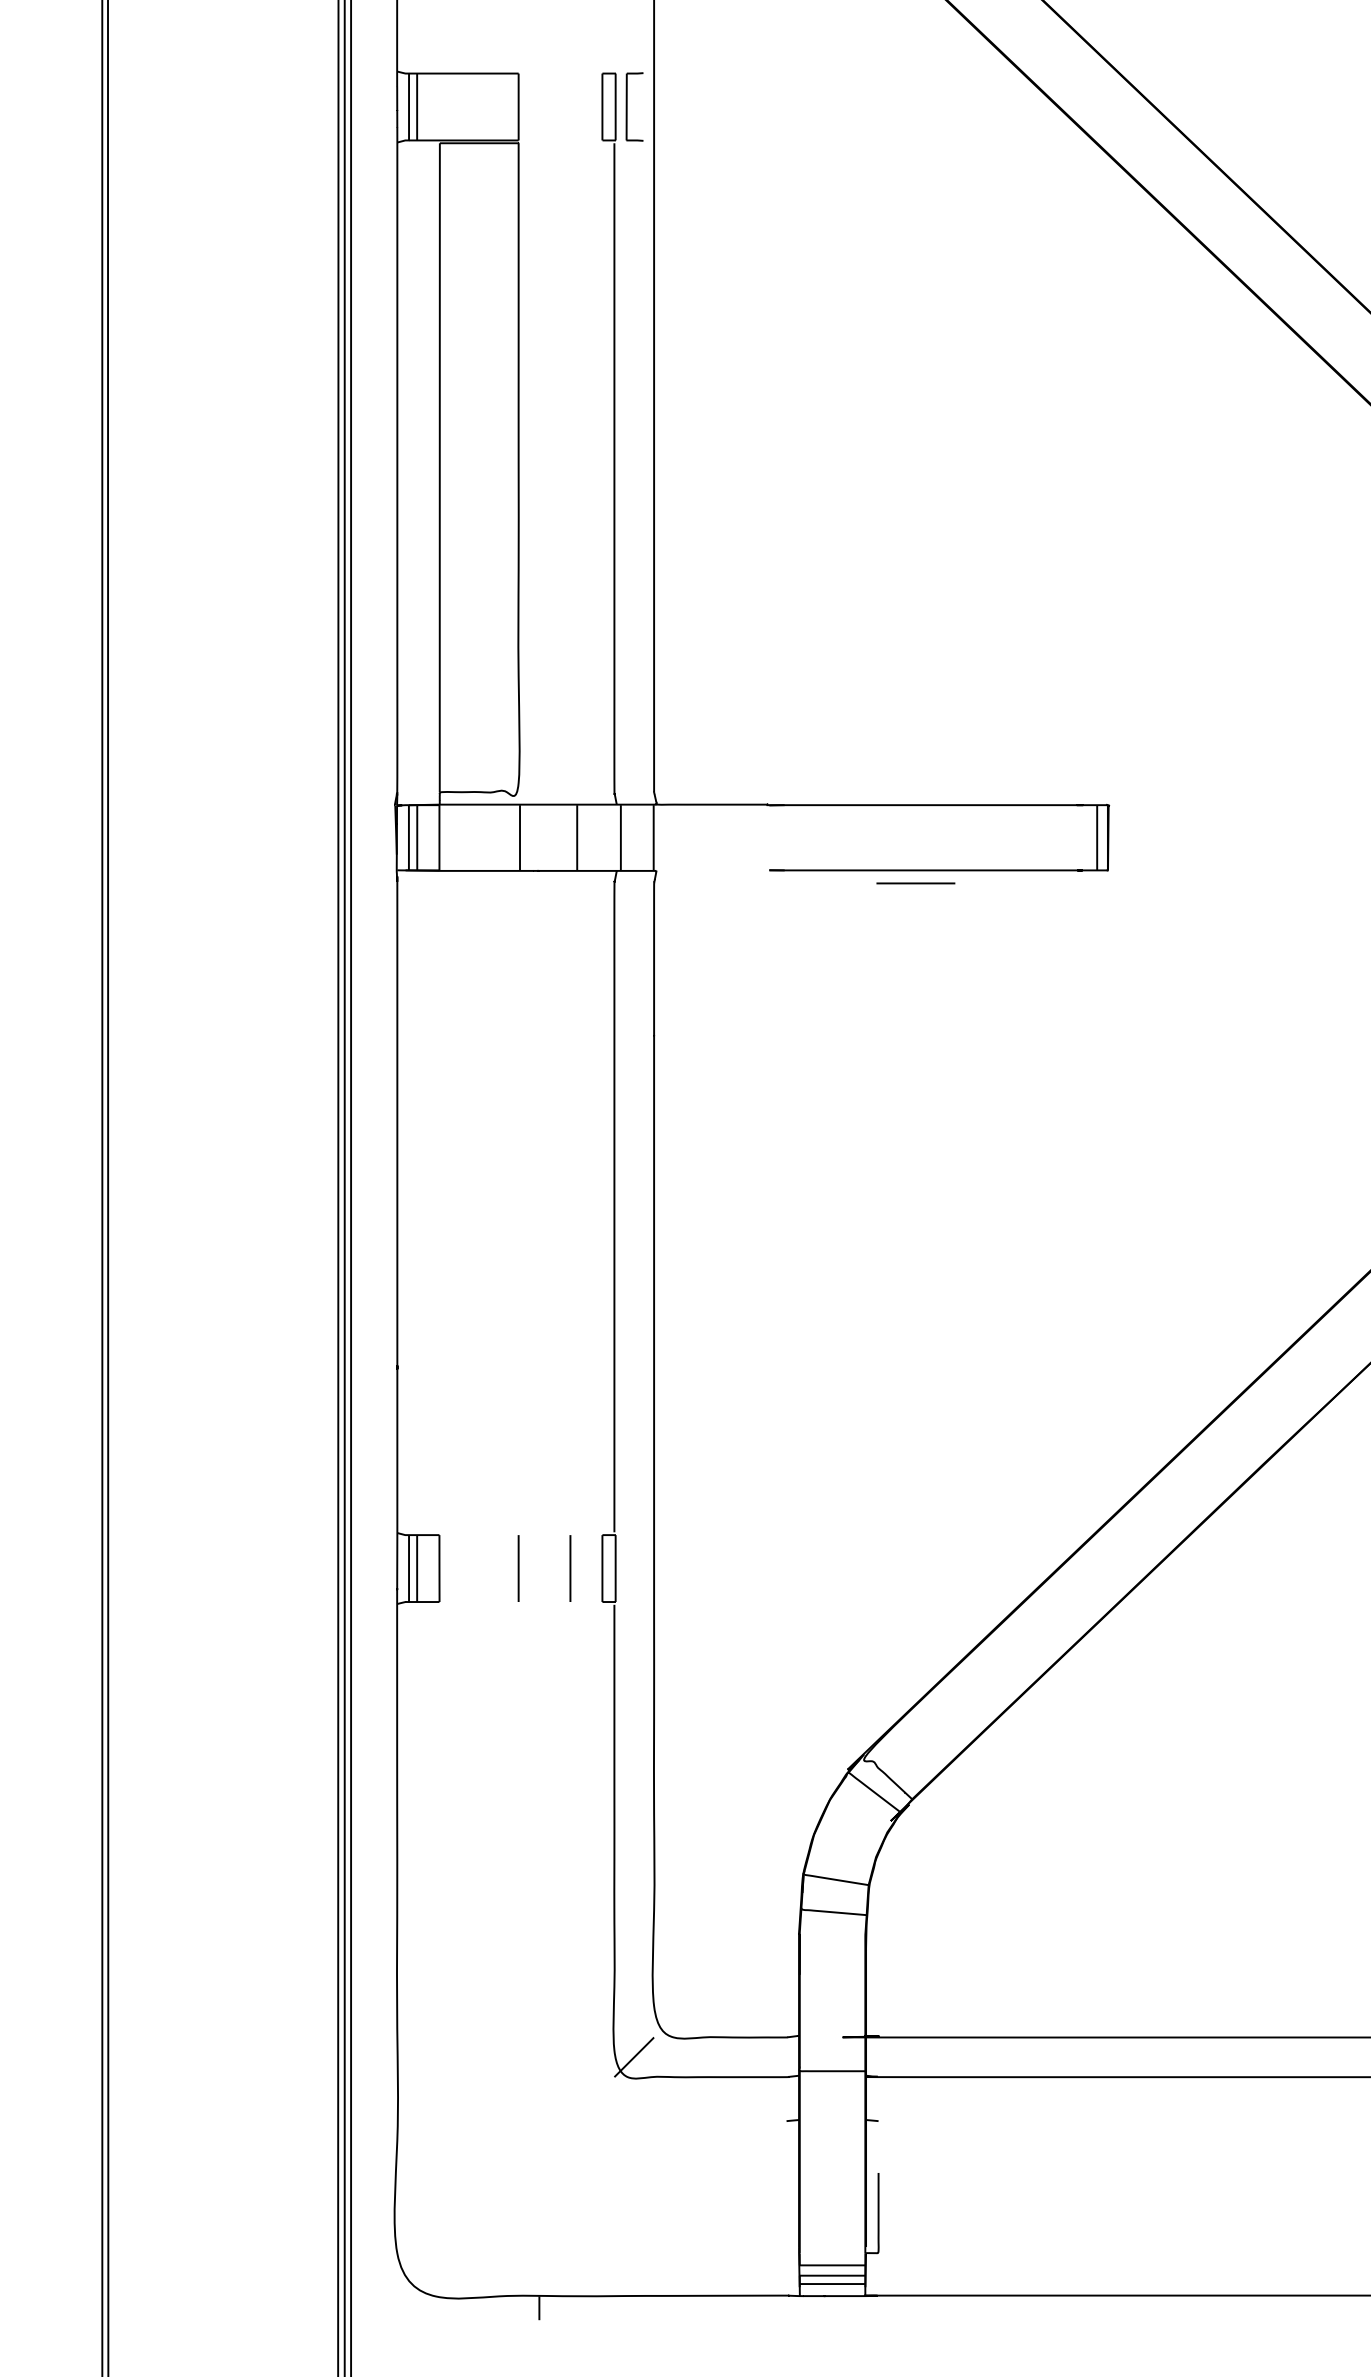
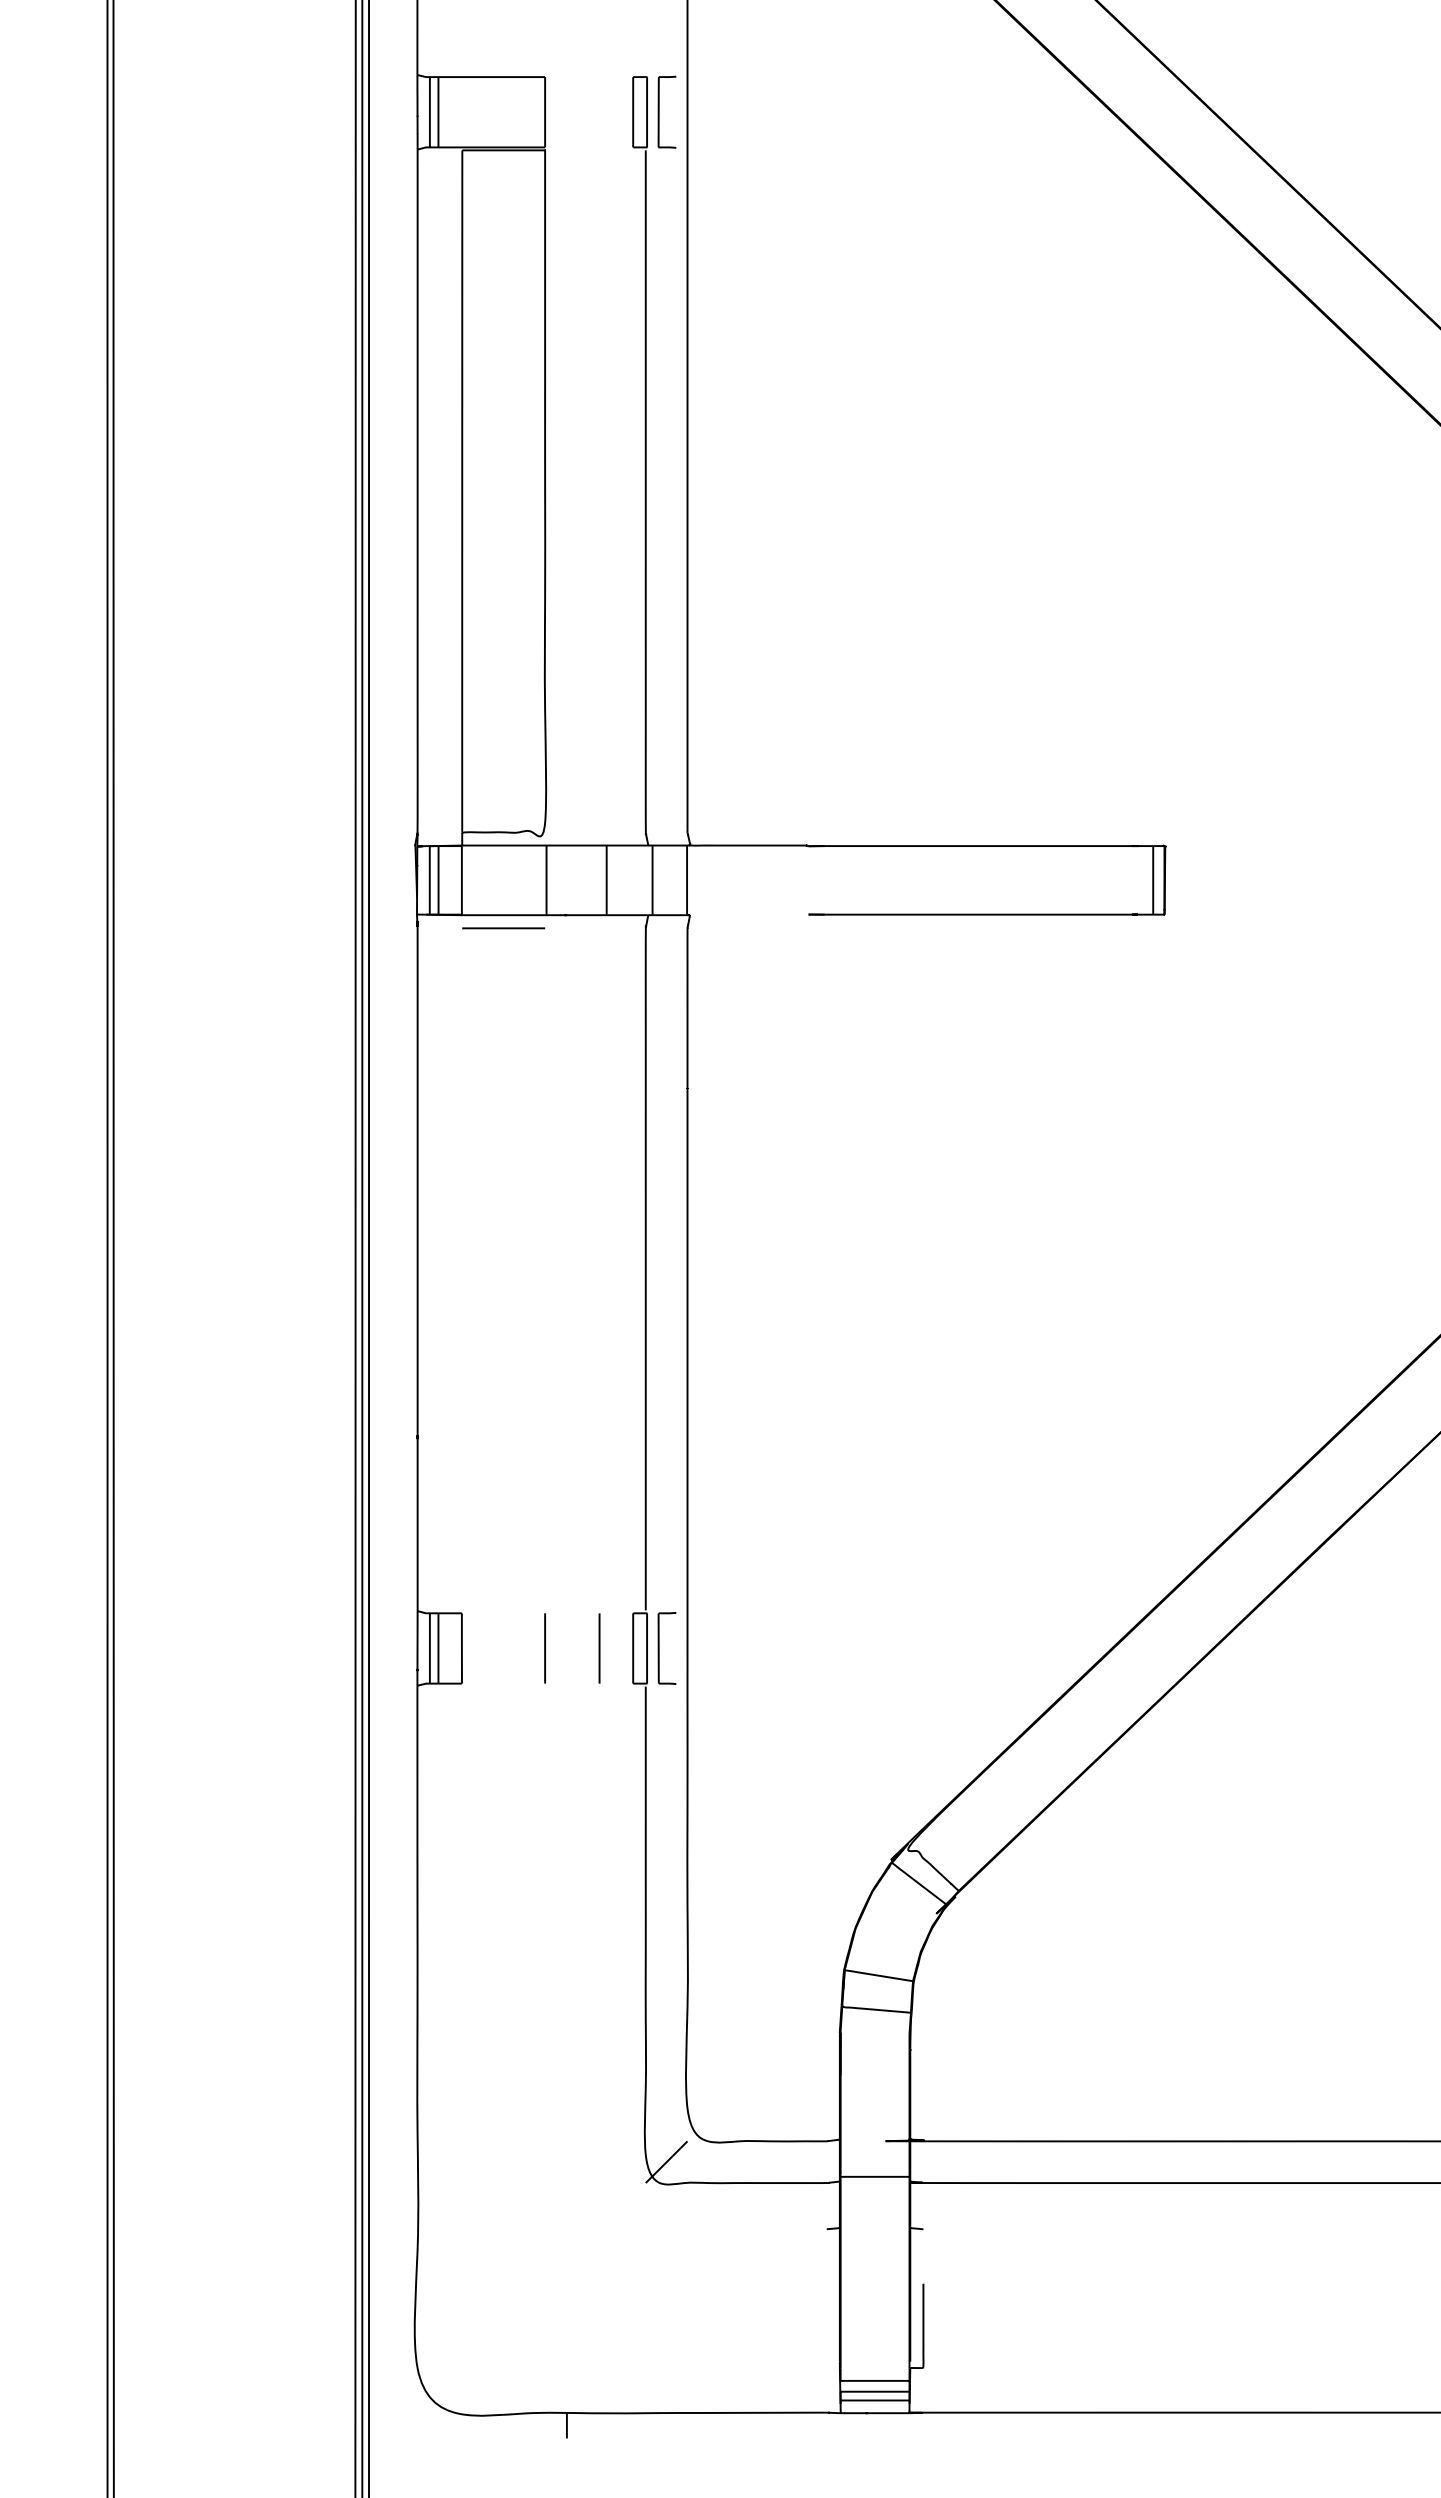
line: (915, 883) -> (503, 928), moved
part: (627, 1568) -> (659, 1648), added

